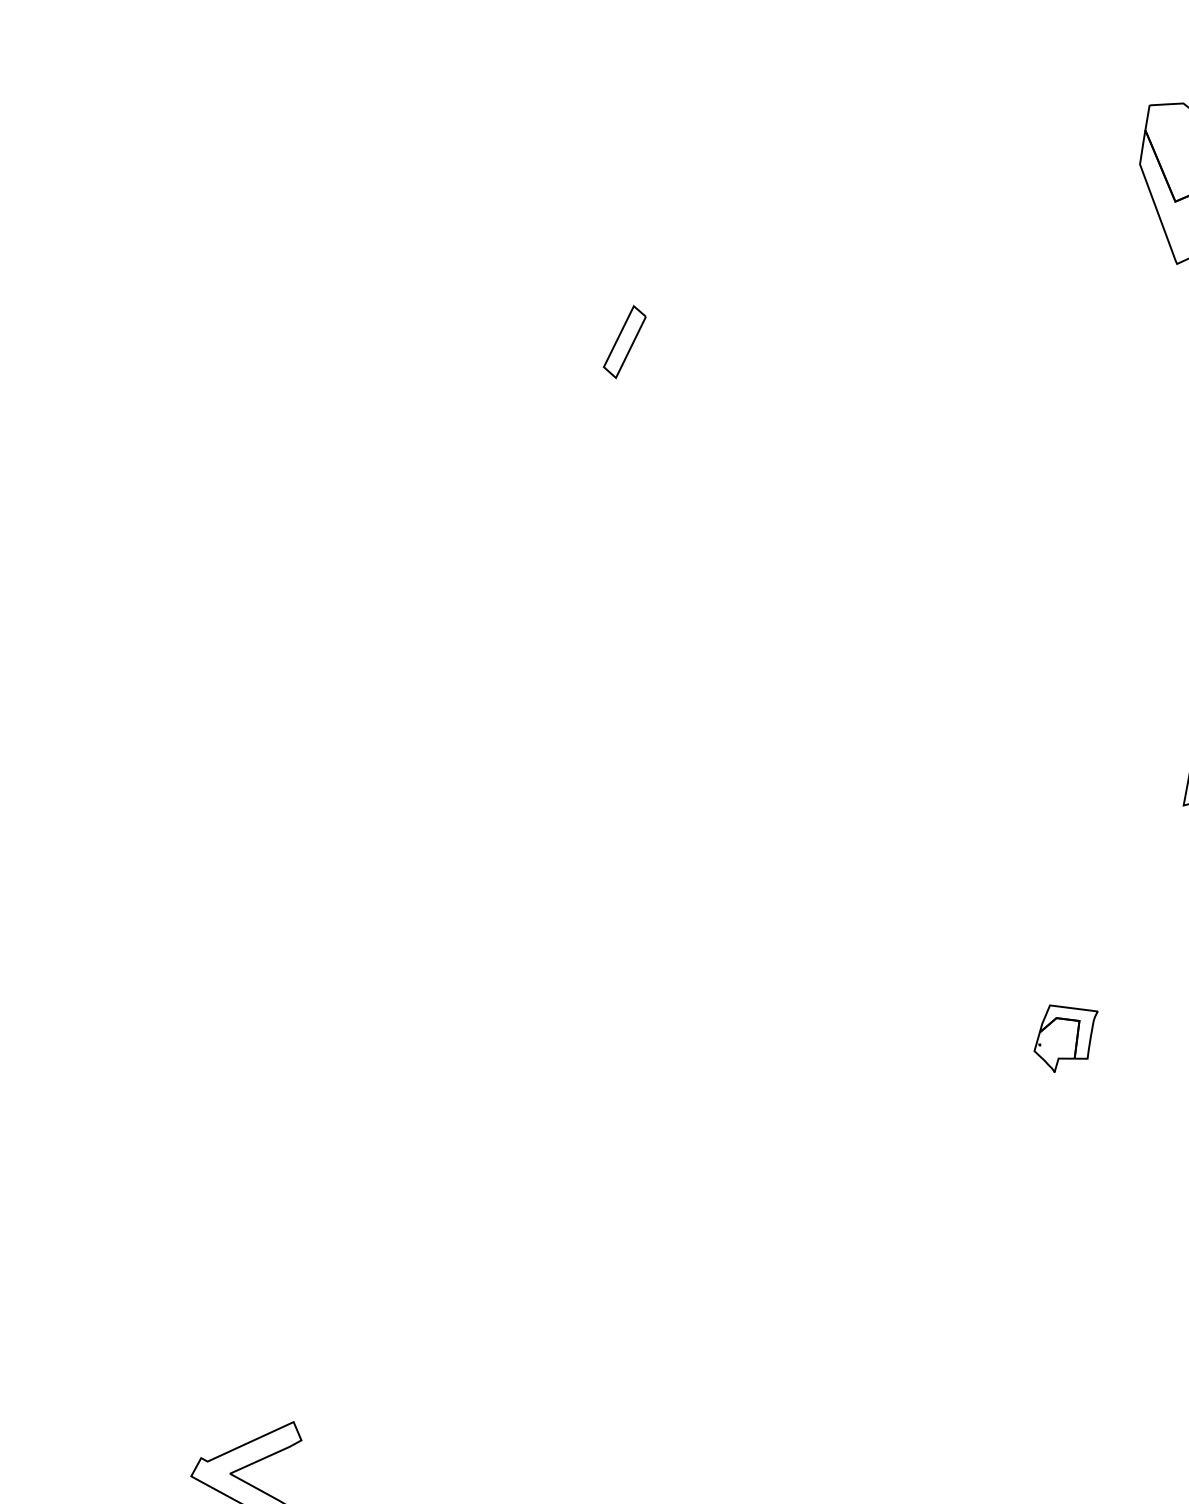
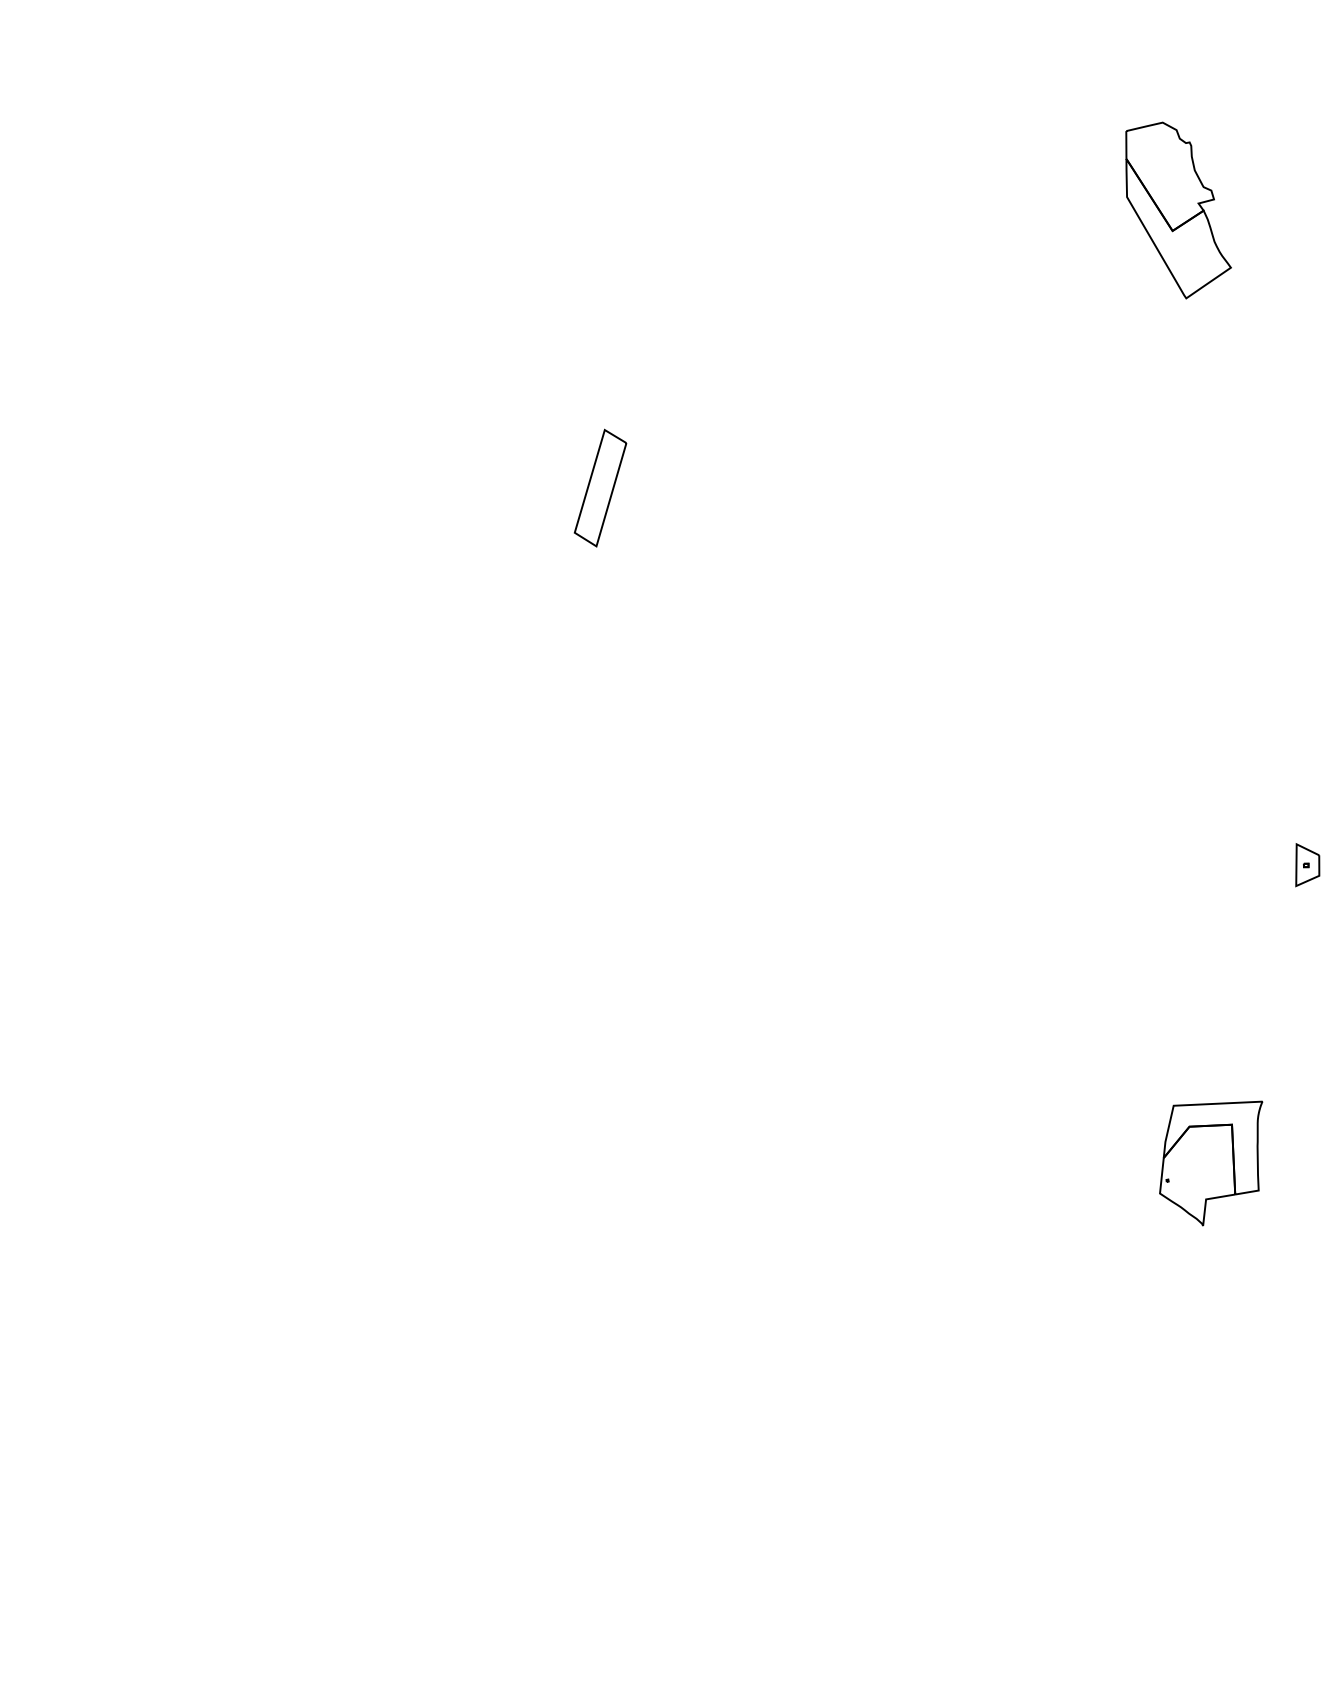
part: (624, 341) -> (600, 487), size x1.43
part: (1064, 1039) -> (1211, 1163), size x1.67

